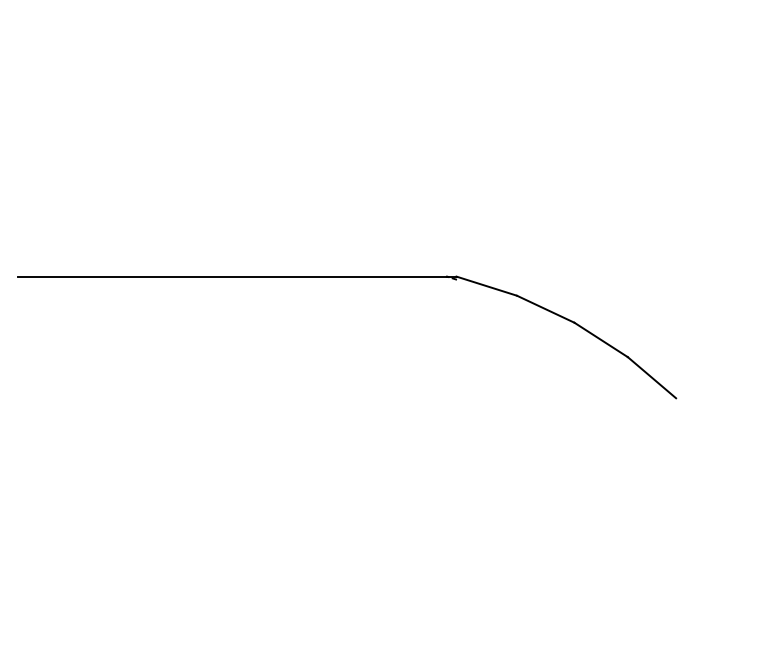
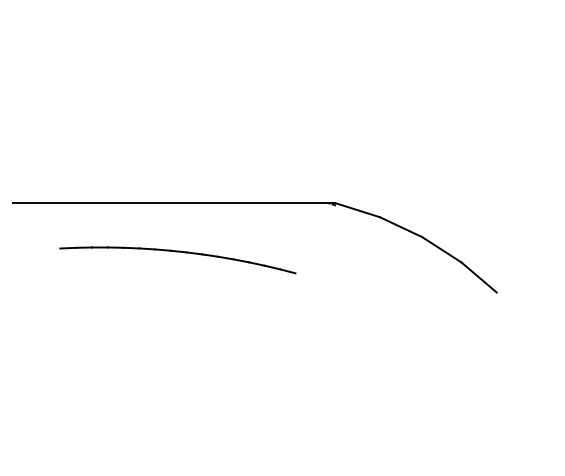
part: (241, 343) -> (177, 252), added

